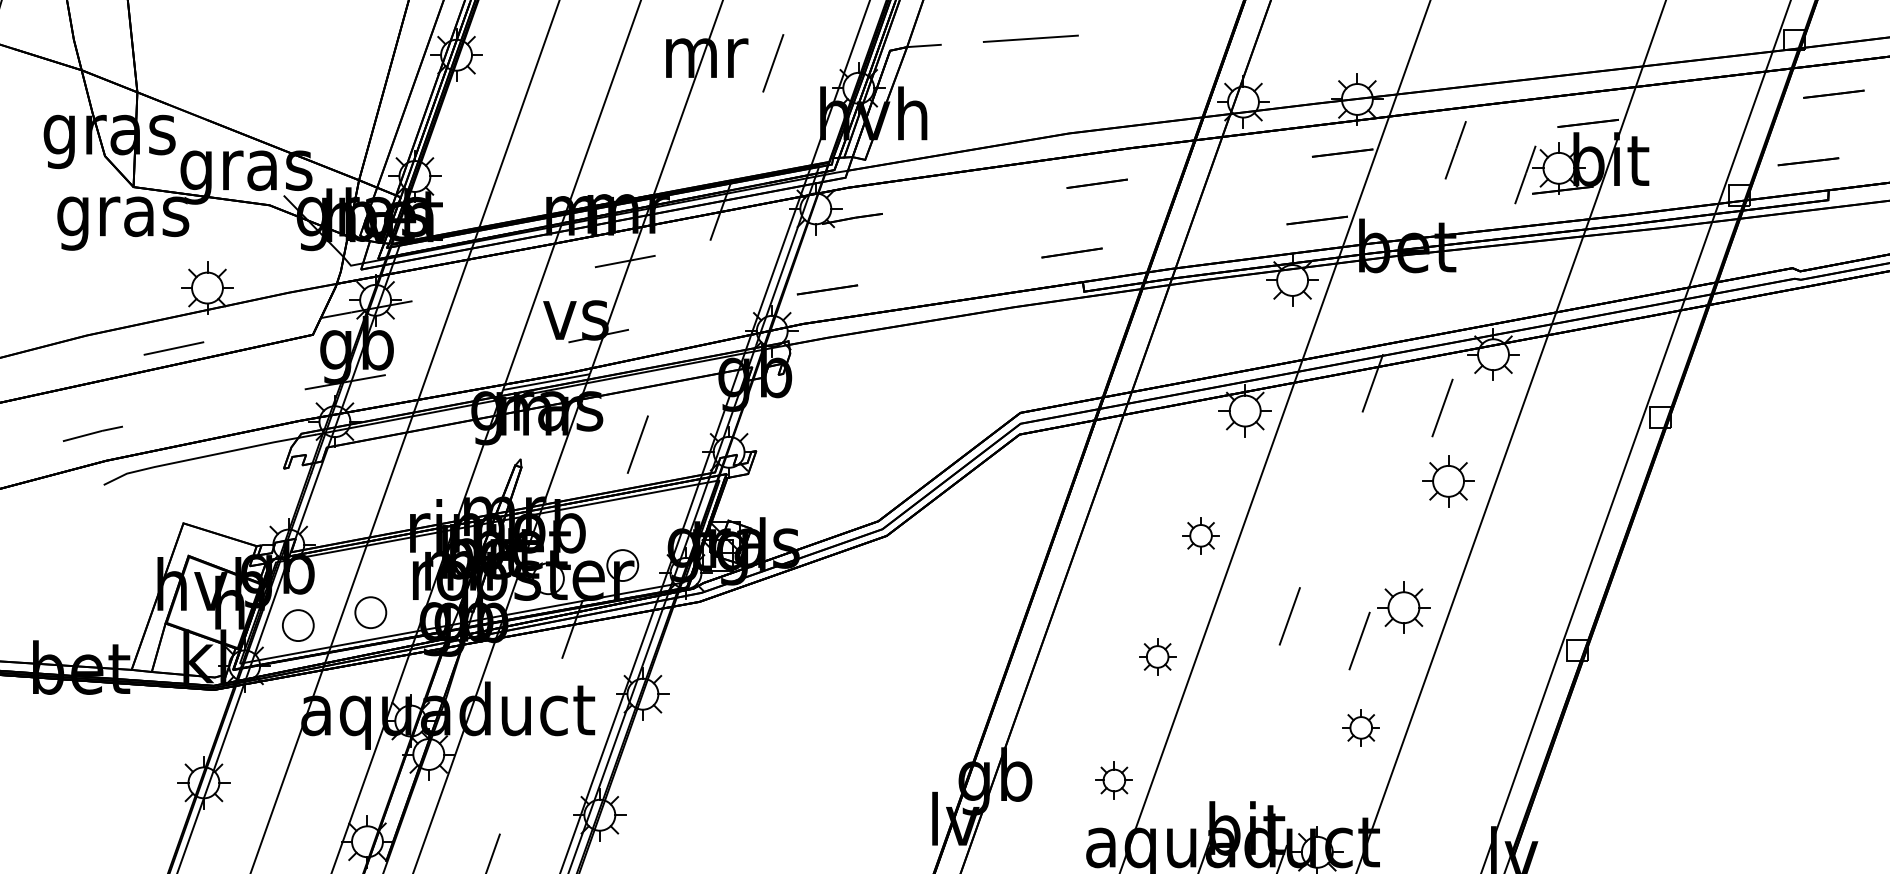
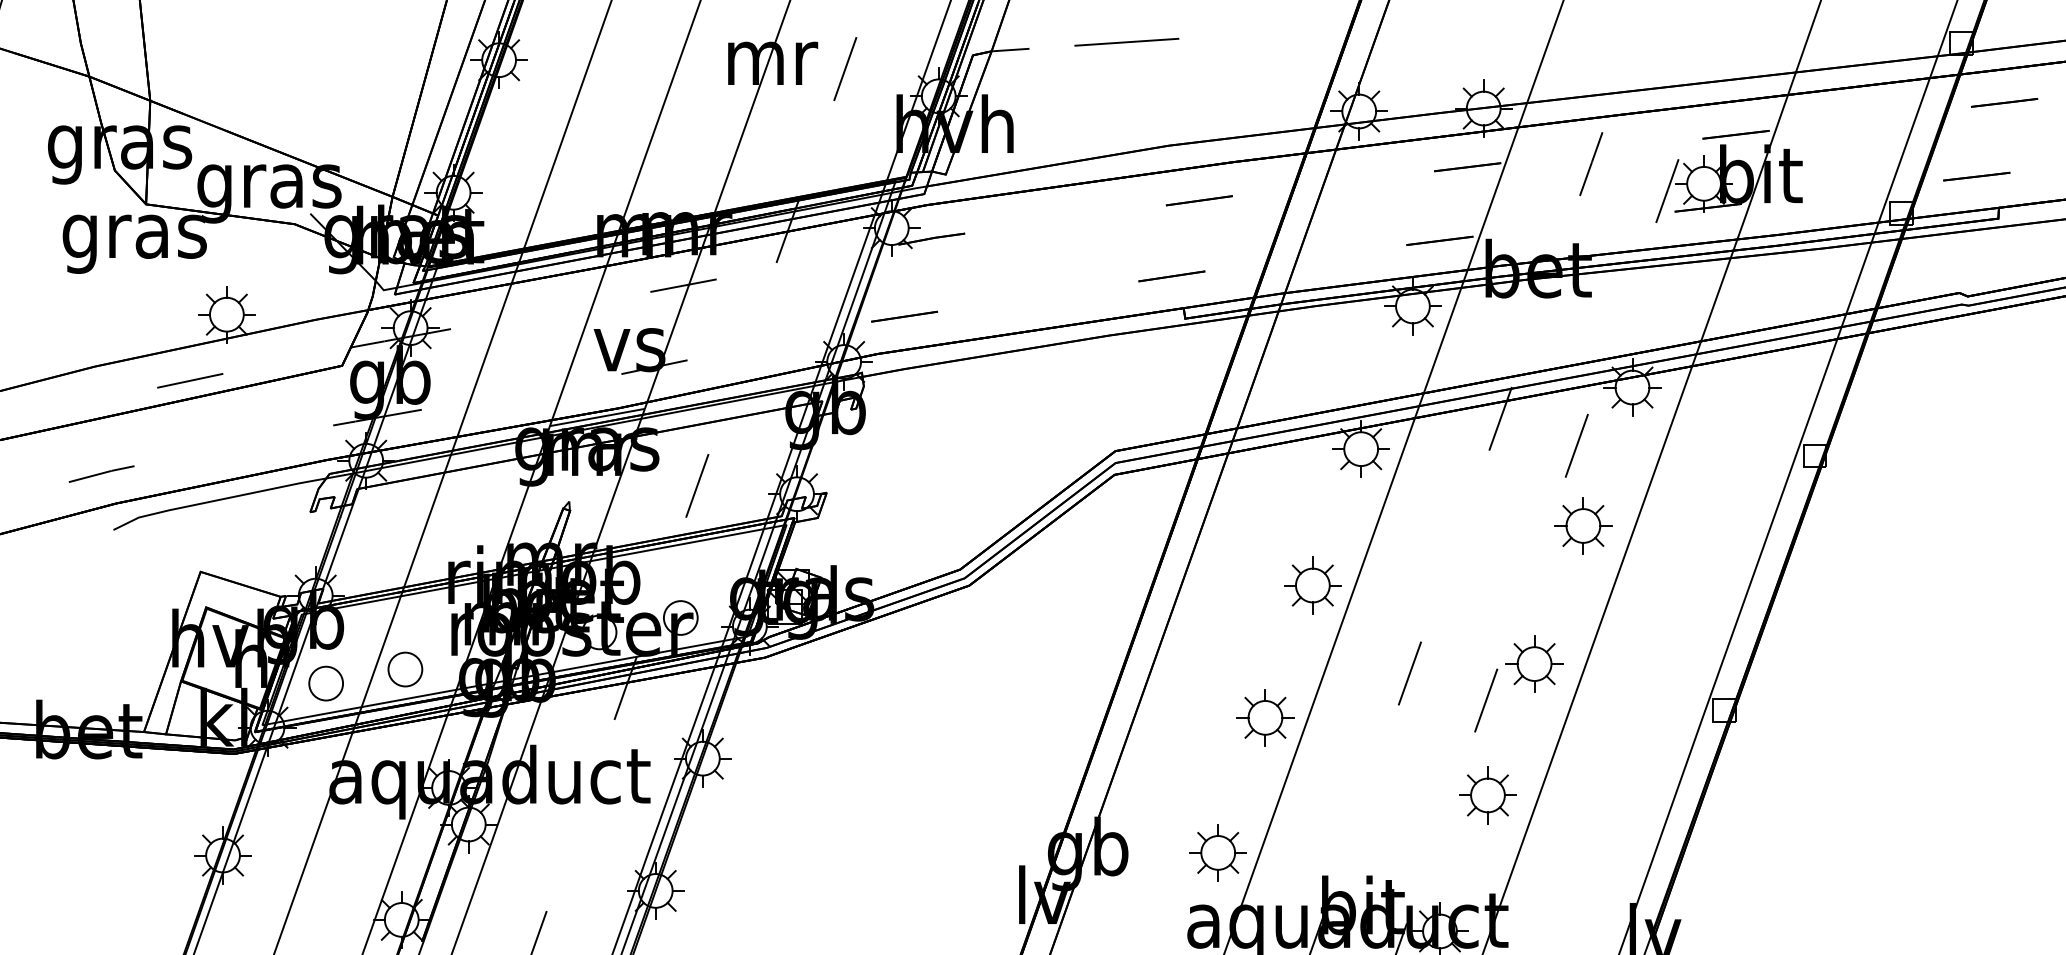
part: (1200, 535) -> (1312, 585), size x1.43
part: (1157, 656) -> (1265, 717), size x1.43
part: (1360, 727) -> (1487, 795), size x1.43
part: (1113, 780) -> (1217, 852), size x1.43

